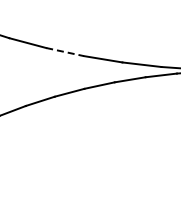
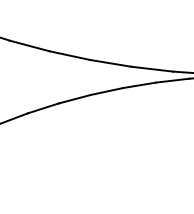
line: (65, 52) -> (70, 56), dashed -> solid

